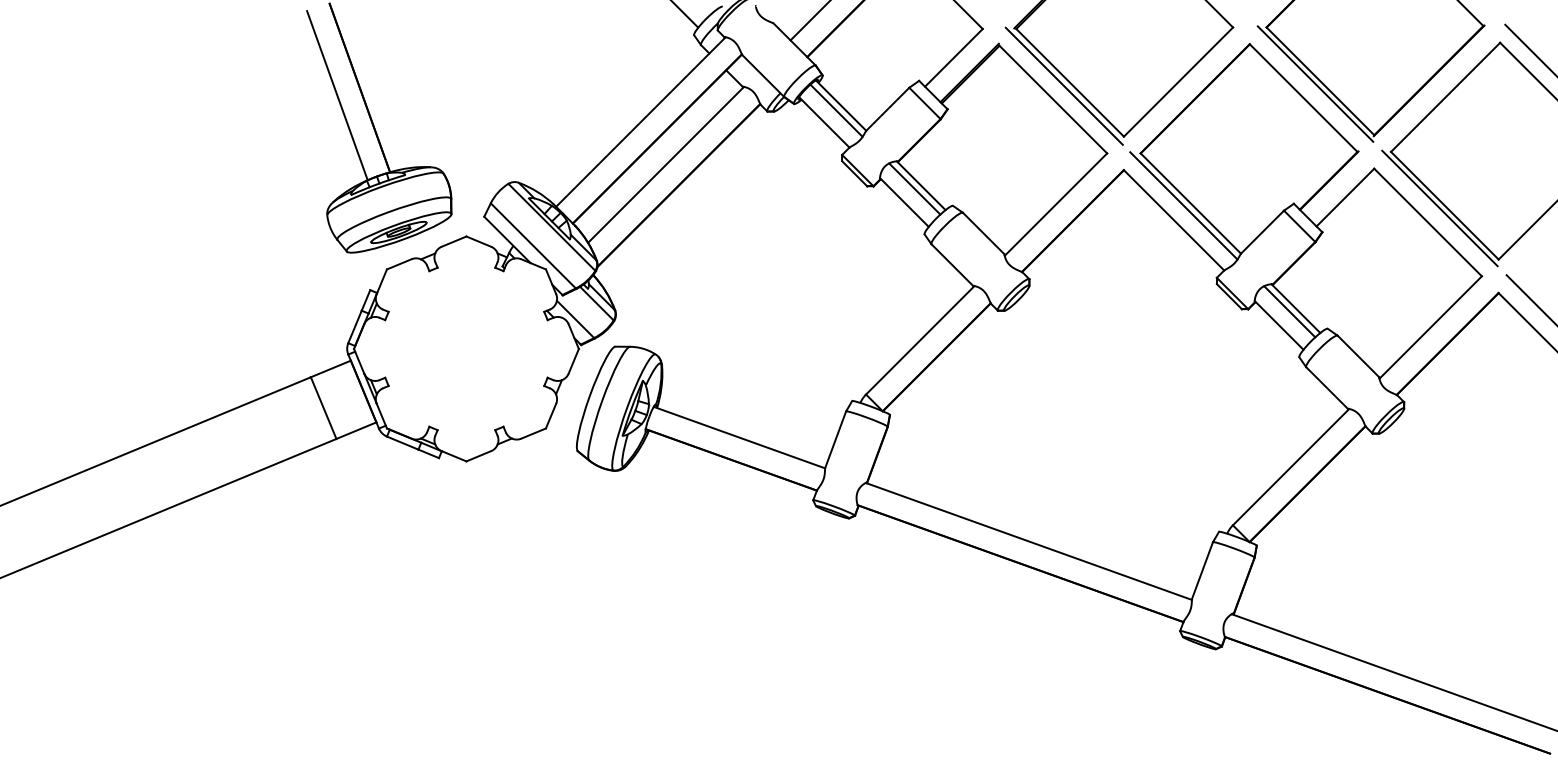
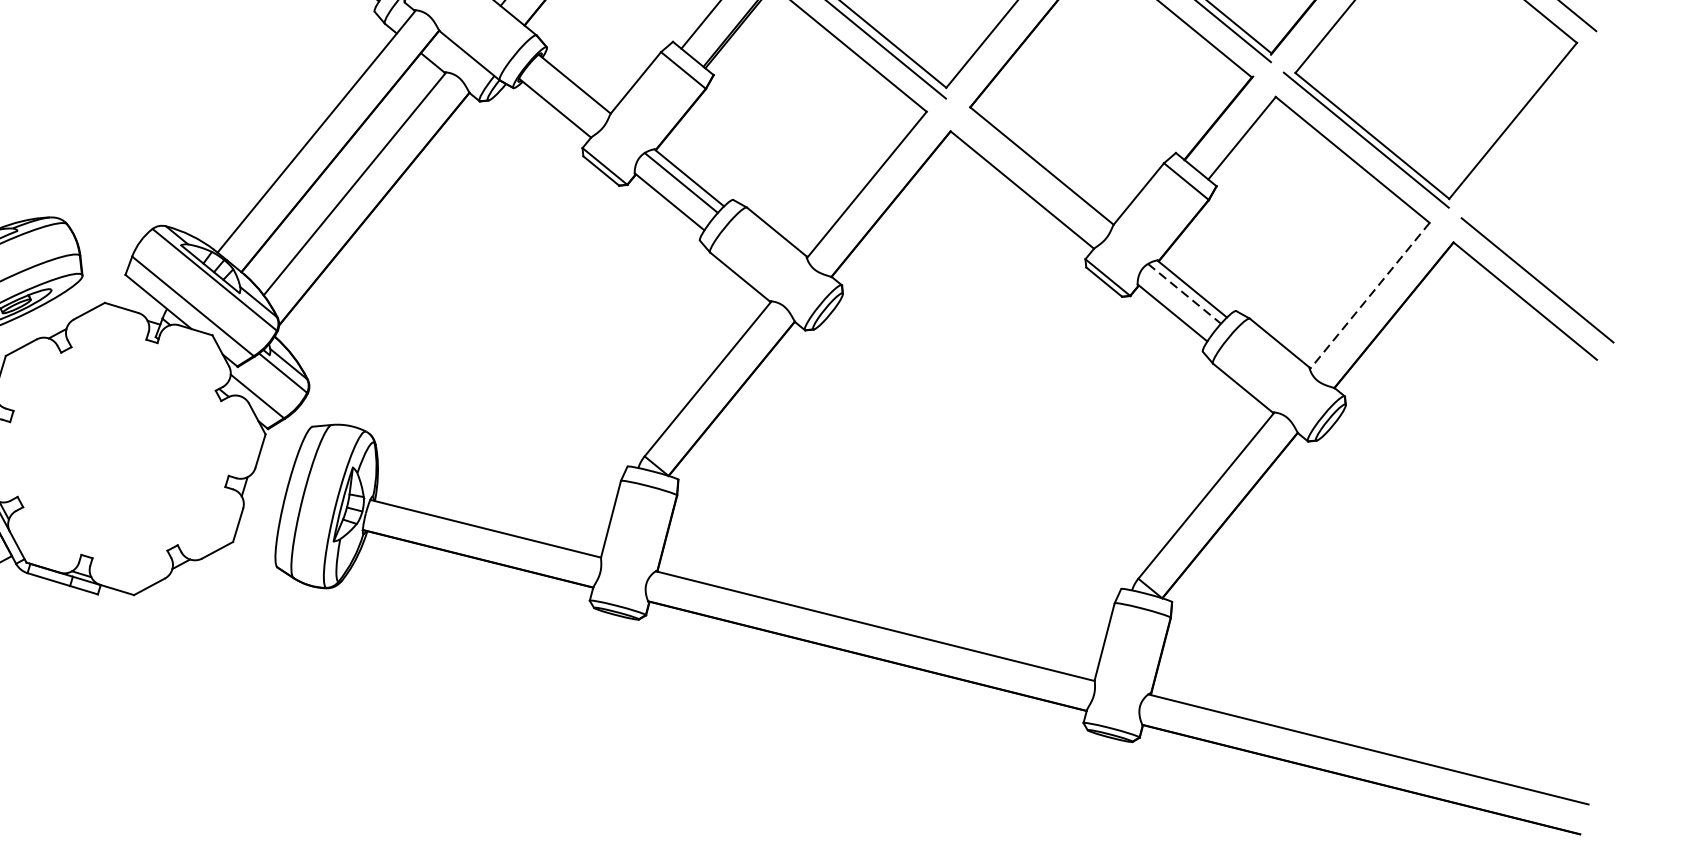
line: (836, 110) -> (569, 91), removed
line: (1183, 205) -> (1032, 169), removed
line: (1290, 312) -> (1185, 294), solid -> dashed
line: (1430, 327) -> (1369, 296), solid -> dashed

